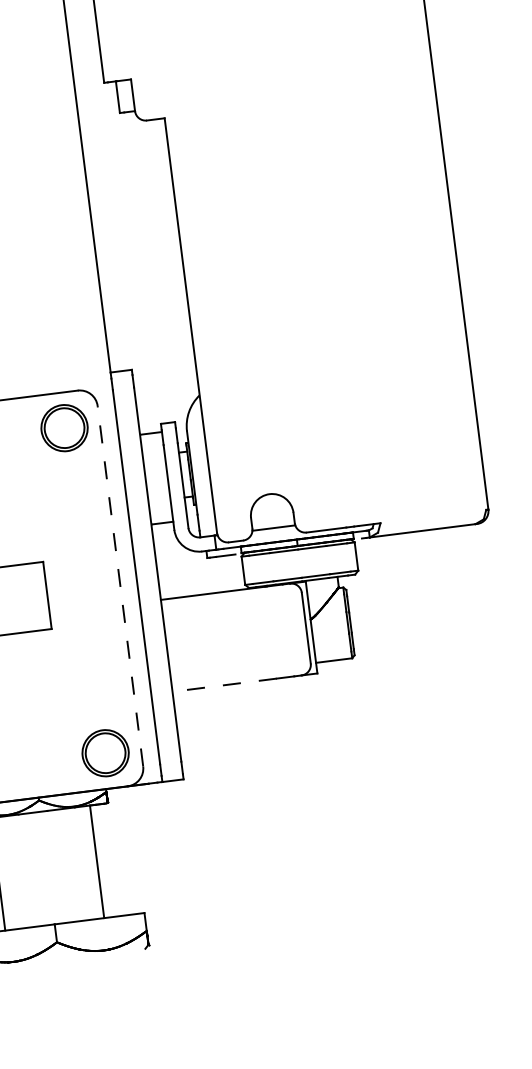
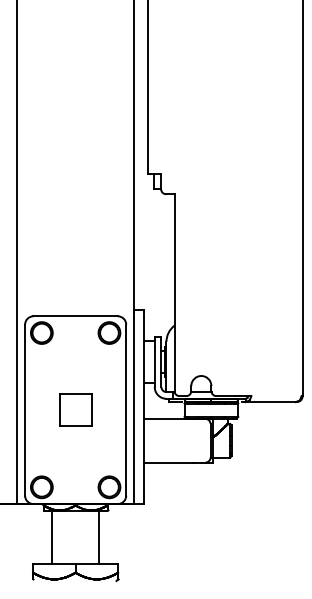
line: (121, 586) -> (126, 410), dashed -> solid
line: (225, 684) -> (169, 462), dashed -> solid

